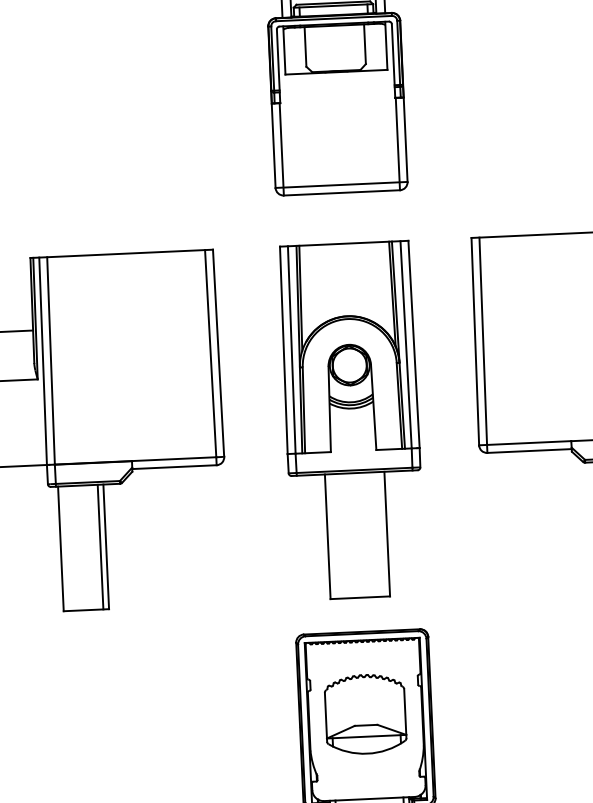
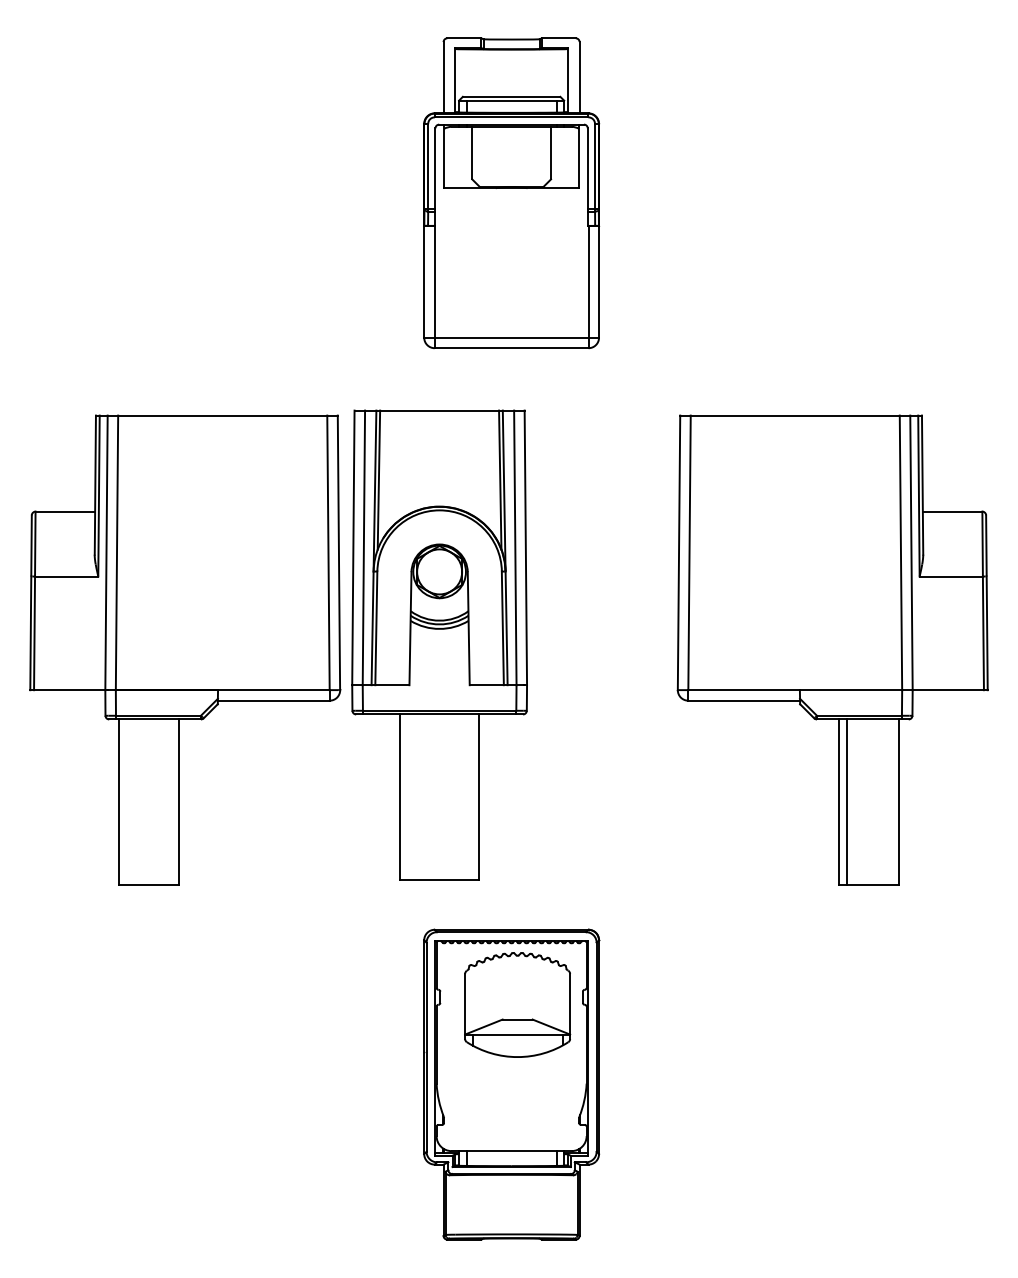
part: (352, 420) -> (439, 644), moved
line: (100, 546) -> (171, 801), removed
part: (365, 714) -> (517, 1004), moved

